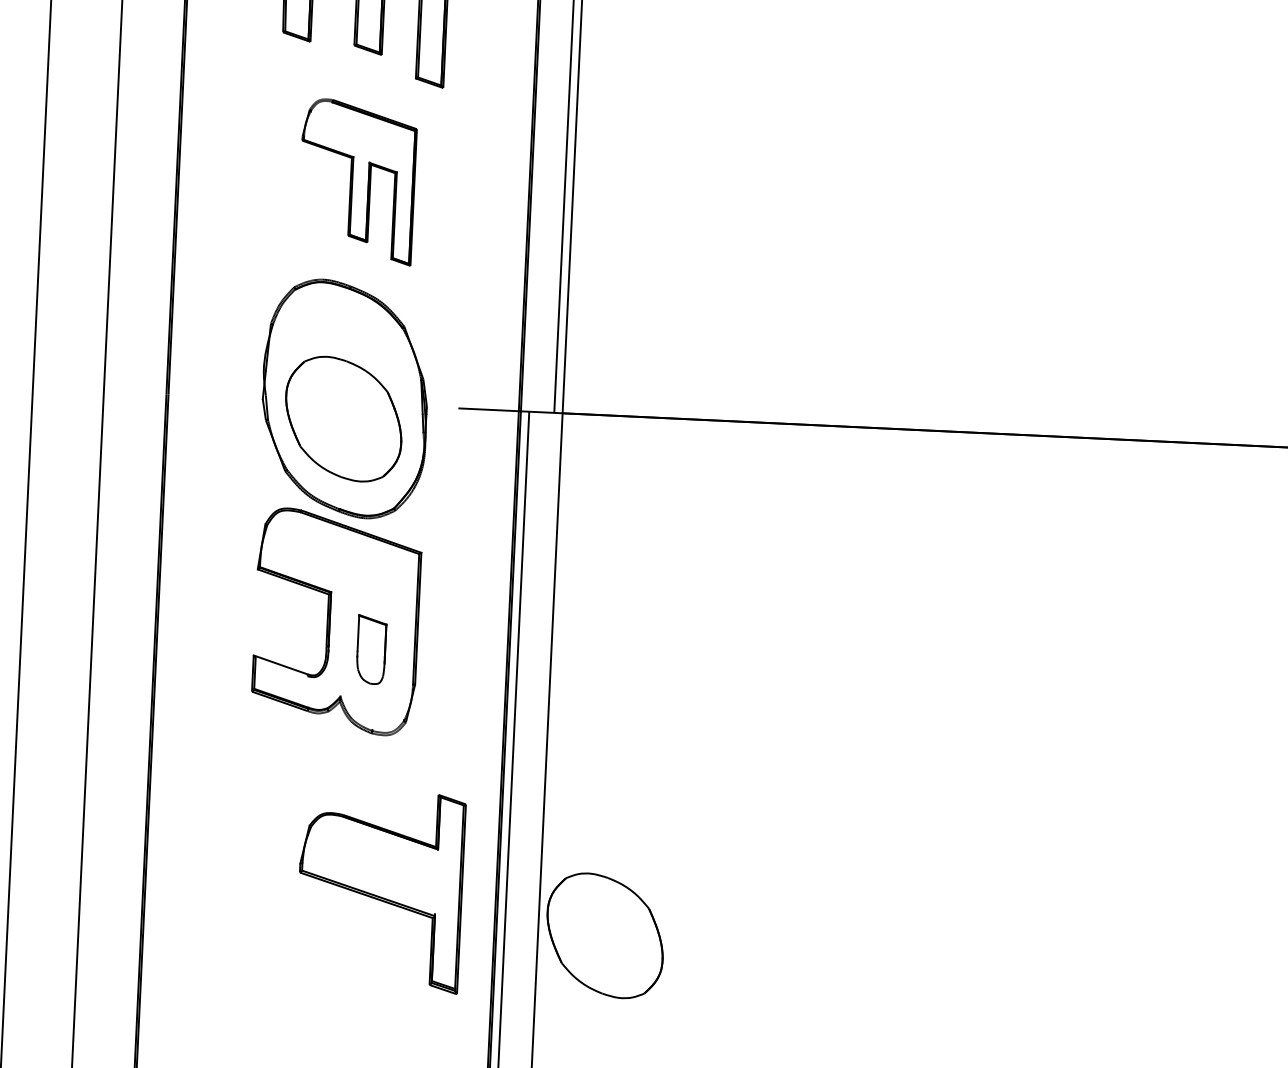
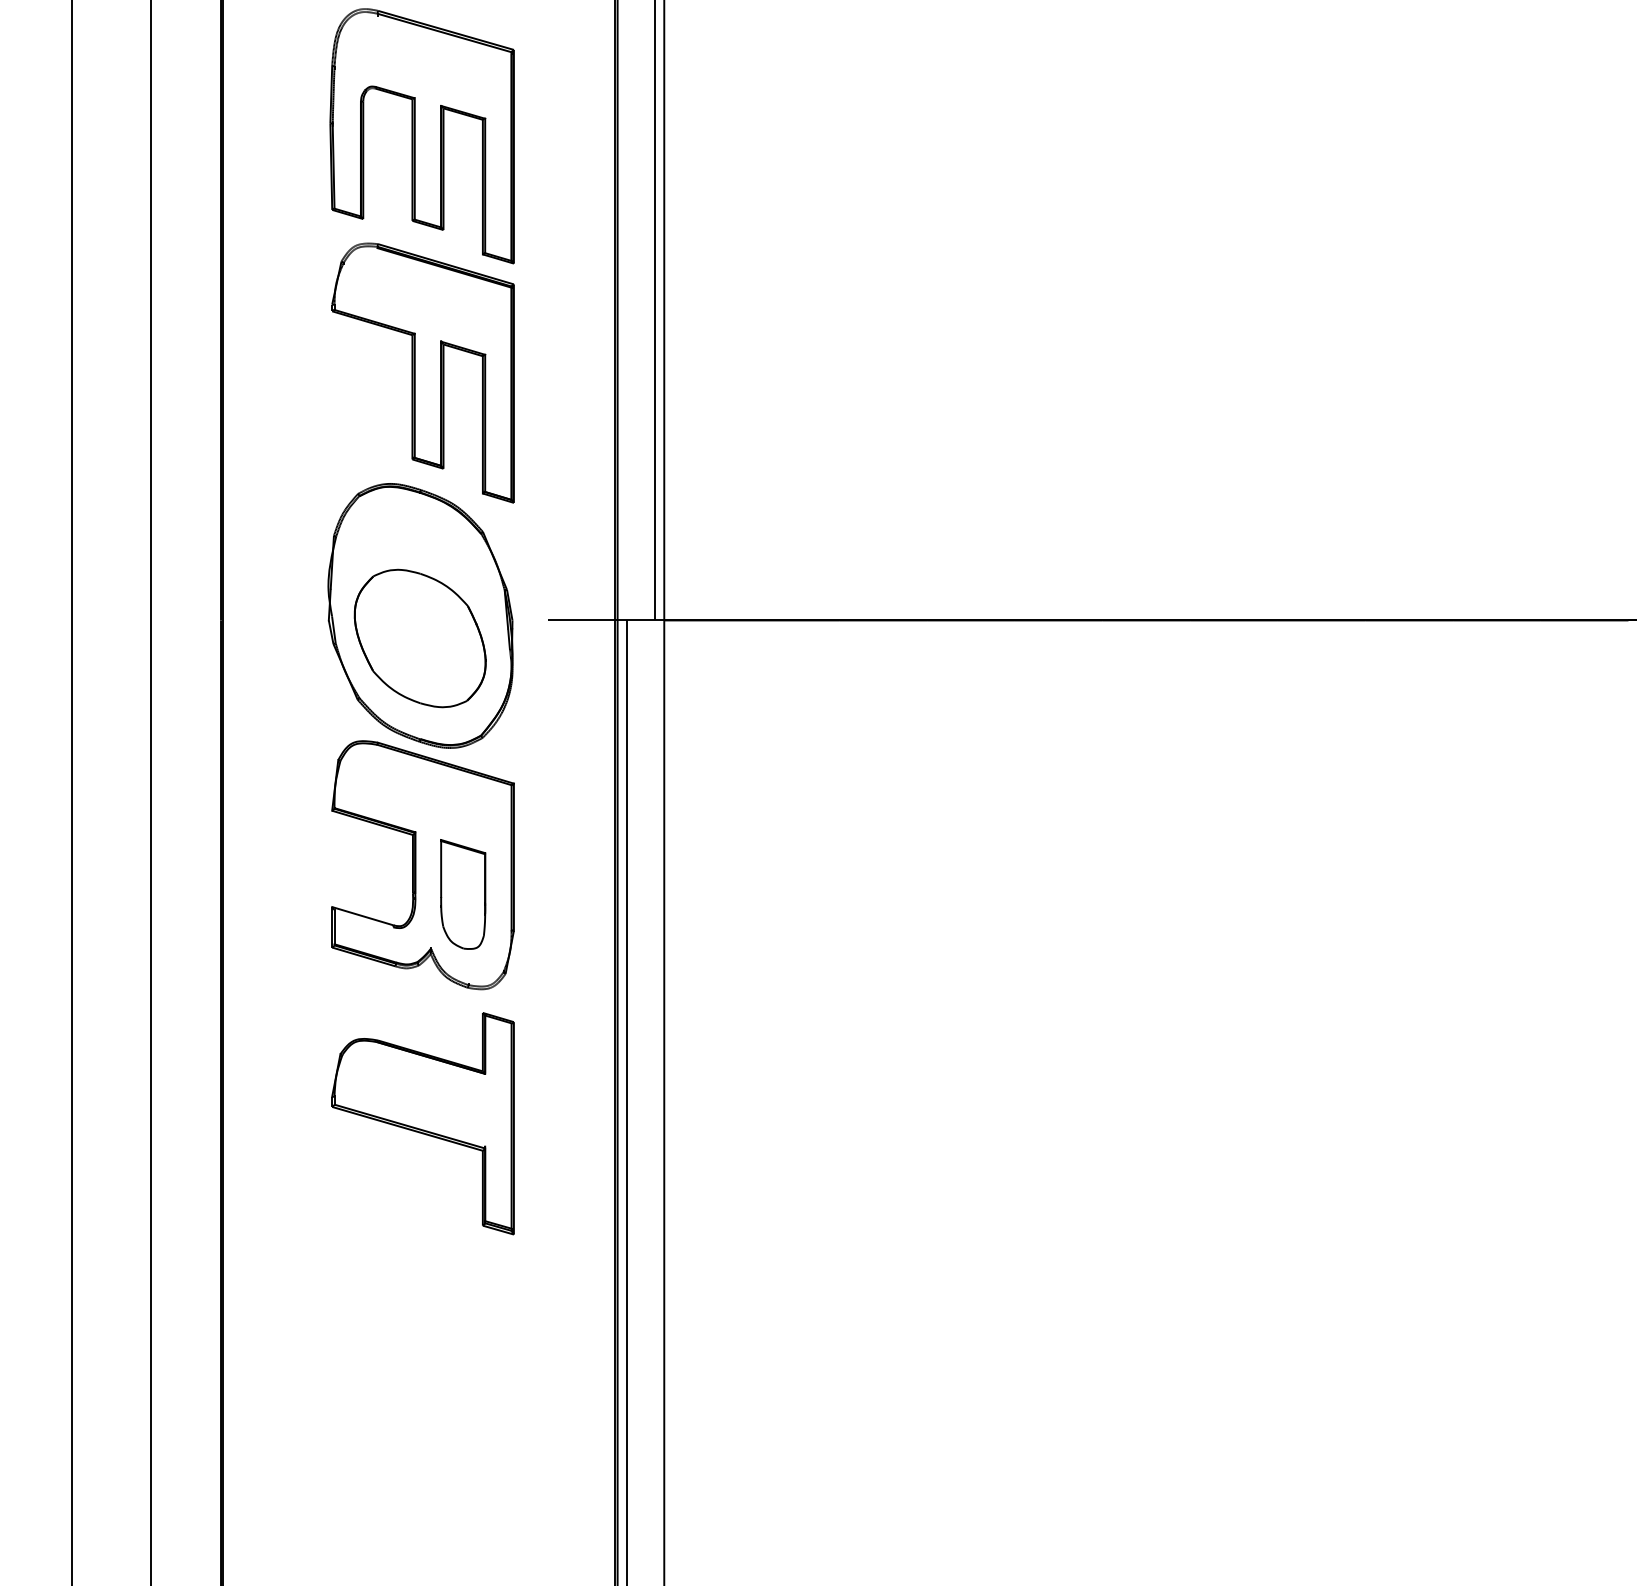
part: (356, 181) -> (422, 372), size x1.43
part: (371, 649) -> (463, 894), size x1.43
part: (379, 891) -> (422, 1123), moved
part: (604, 935) -> (738, 1201), removed

